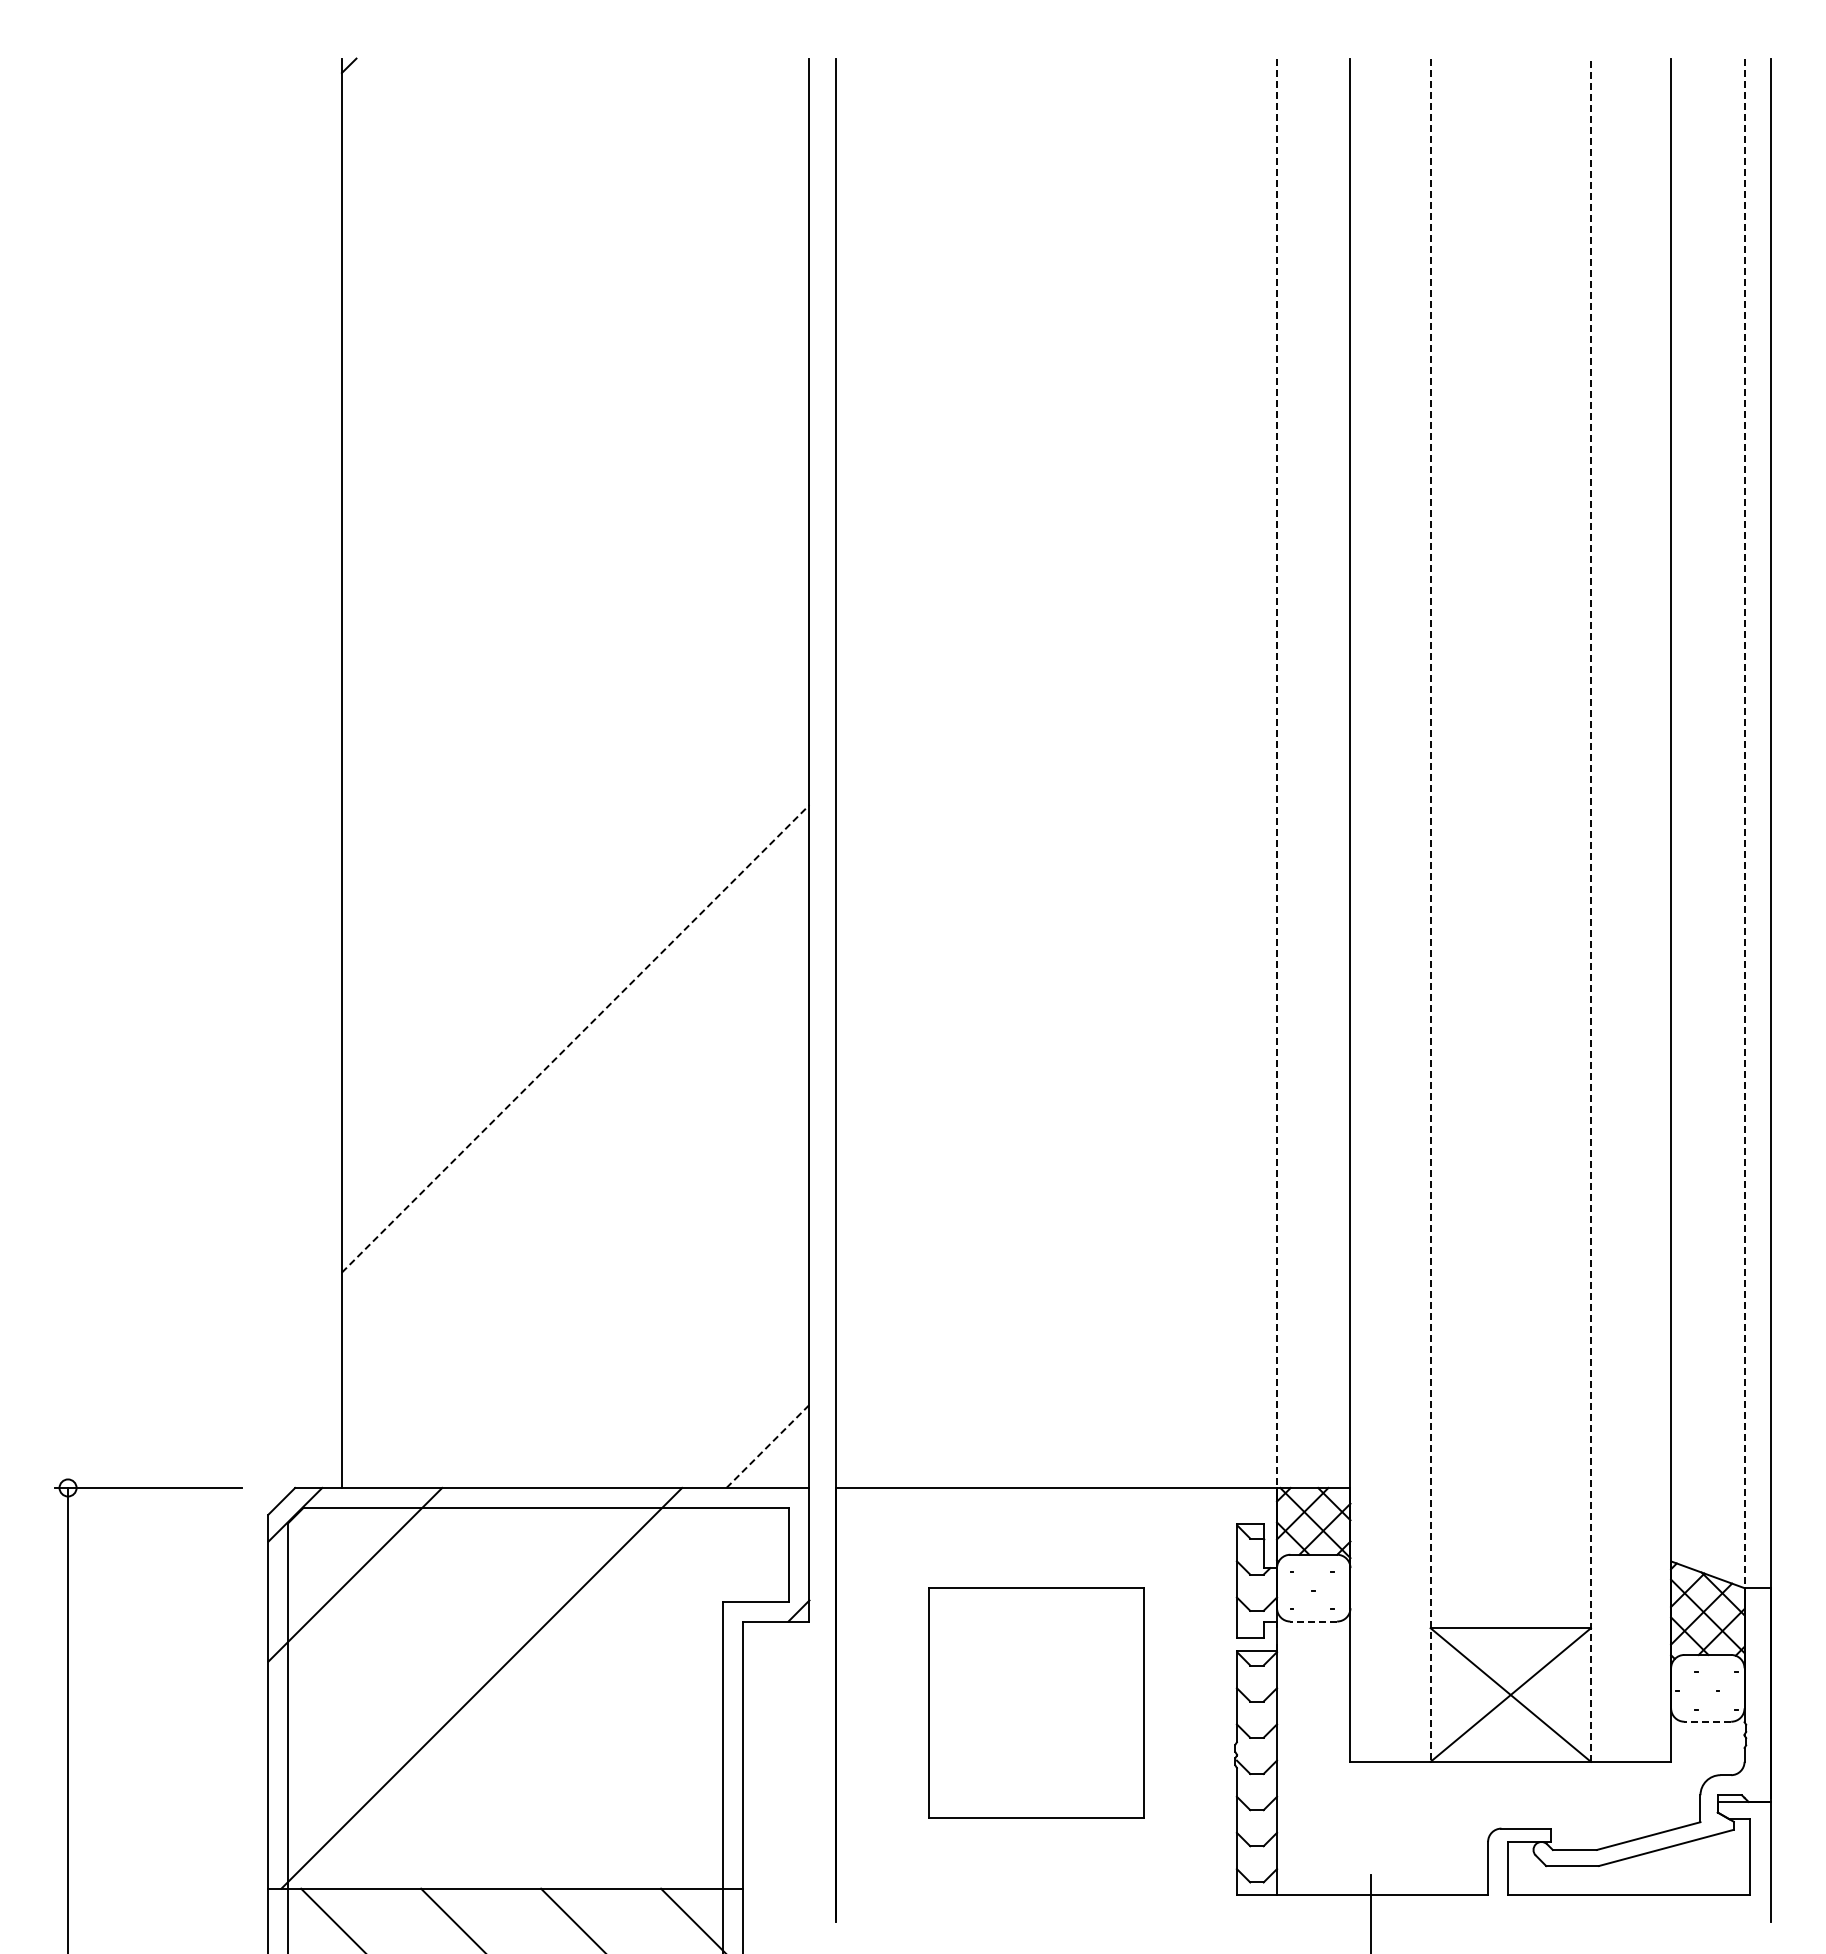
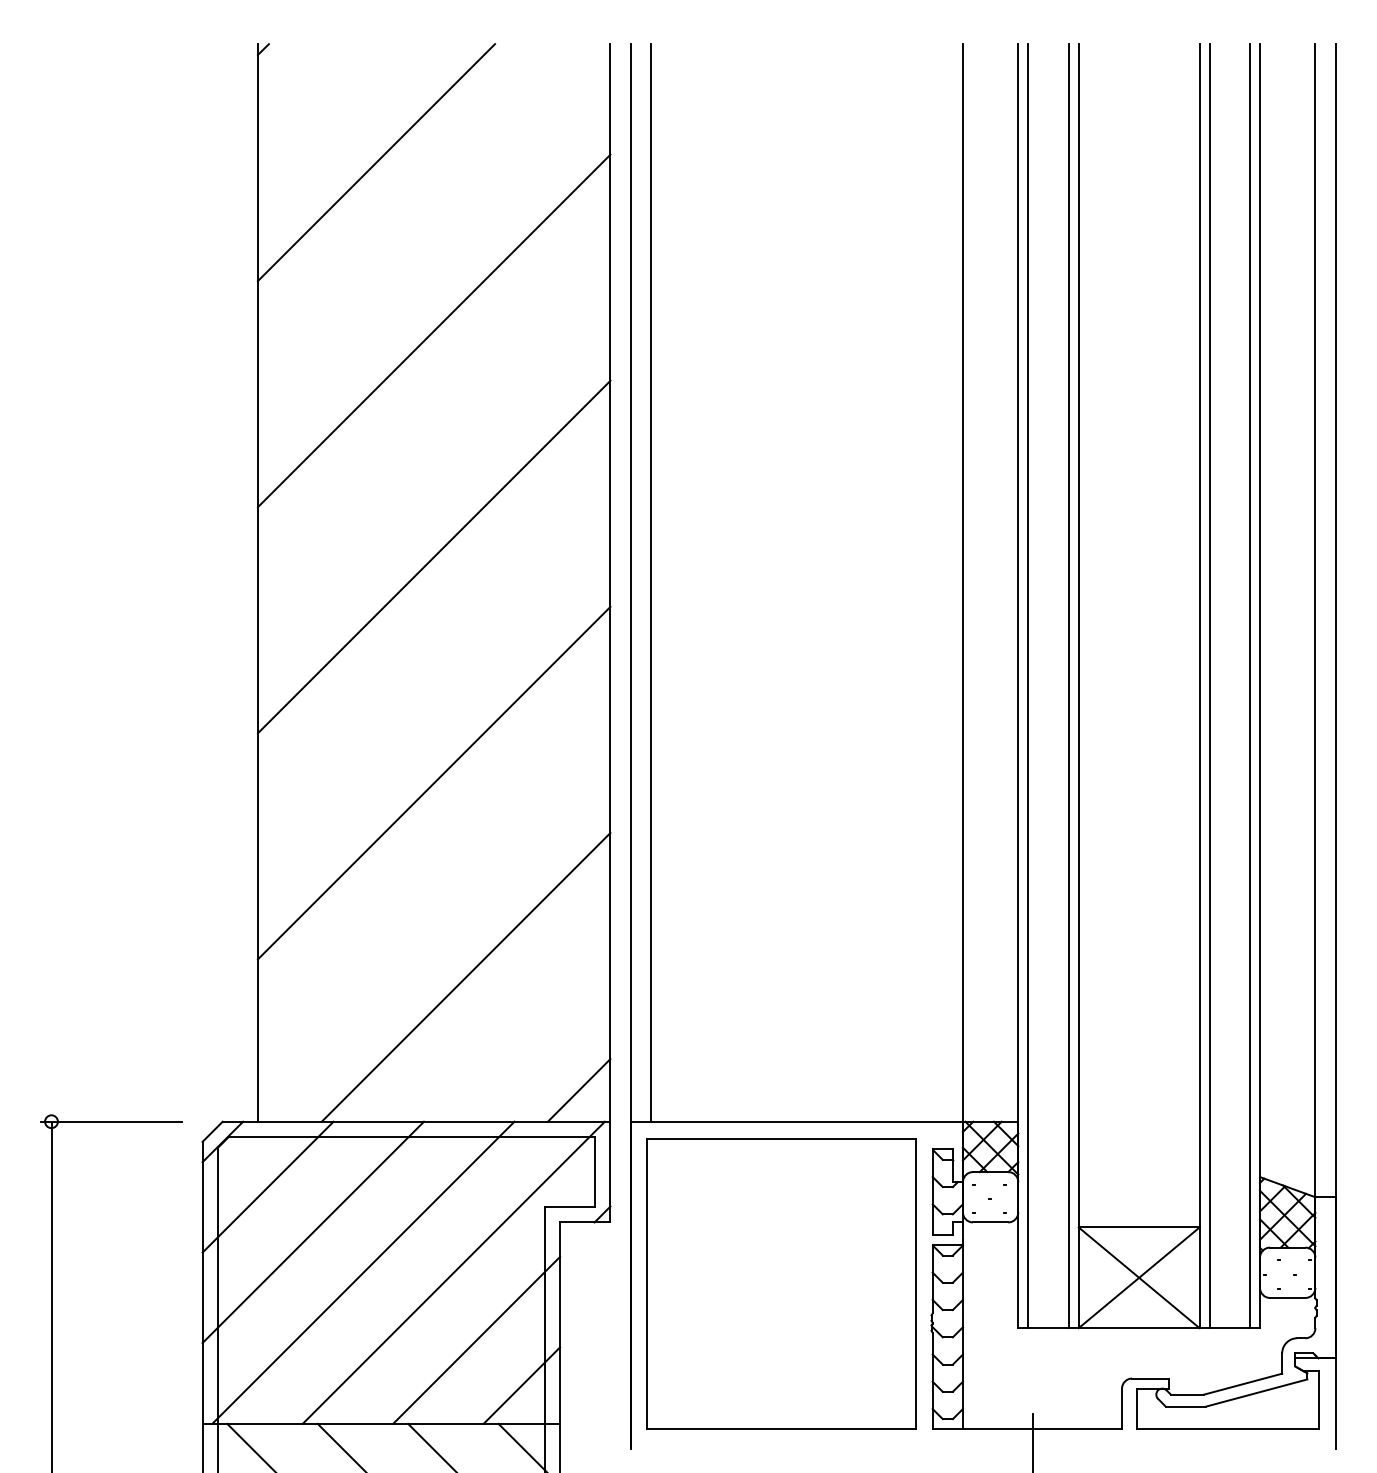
line: (498, 215) -> (376, 162), added
line: (575, 438) -> (434, 330), added
line: (575, 738) -> (434, 556), added
line: (862, 772) -> (650, 582), added
line: (1277, 777) -> (963, 586), dashed -> solid
line: (1744, 827) -> (1315, 623), dashed -> solid
line: (1363, 909) -> (1028, 685), added
line: (1417, 909) -> (1068, 685), added
line: (1604, 909) -> (1209, 685), added
line: (1657, 909) -> (1249, 685), added
line: (1430, 910) -> (1078, 686), dashed -> solid
line: (1590, 910) -> (1199, 686), dashed -> solid
line: (575, 1038) -> (434, 782), dashed -> solid
line: (617, 1295) -> (465, 976), added
line: (767, 1446) -> (578, 1090), dashed -> solid
line: (1313, 1621) -> (990, 1222), dashed -> solid
line: (415, 1634) -> (313, 1232), added
line: (601, 1687) -> (453, 1272), added
part: (1036, 1702) -> (781, 1283), size x1.67
line: (1707, 1721) -> (1287, 1297), dashed -> solid
line: (631, 1777) -> (476, 1339), added
line: (691, 1837) -> (521, 1385), added

